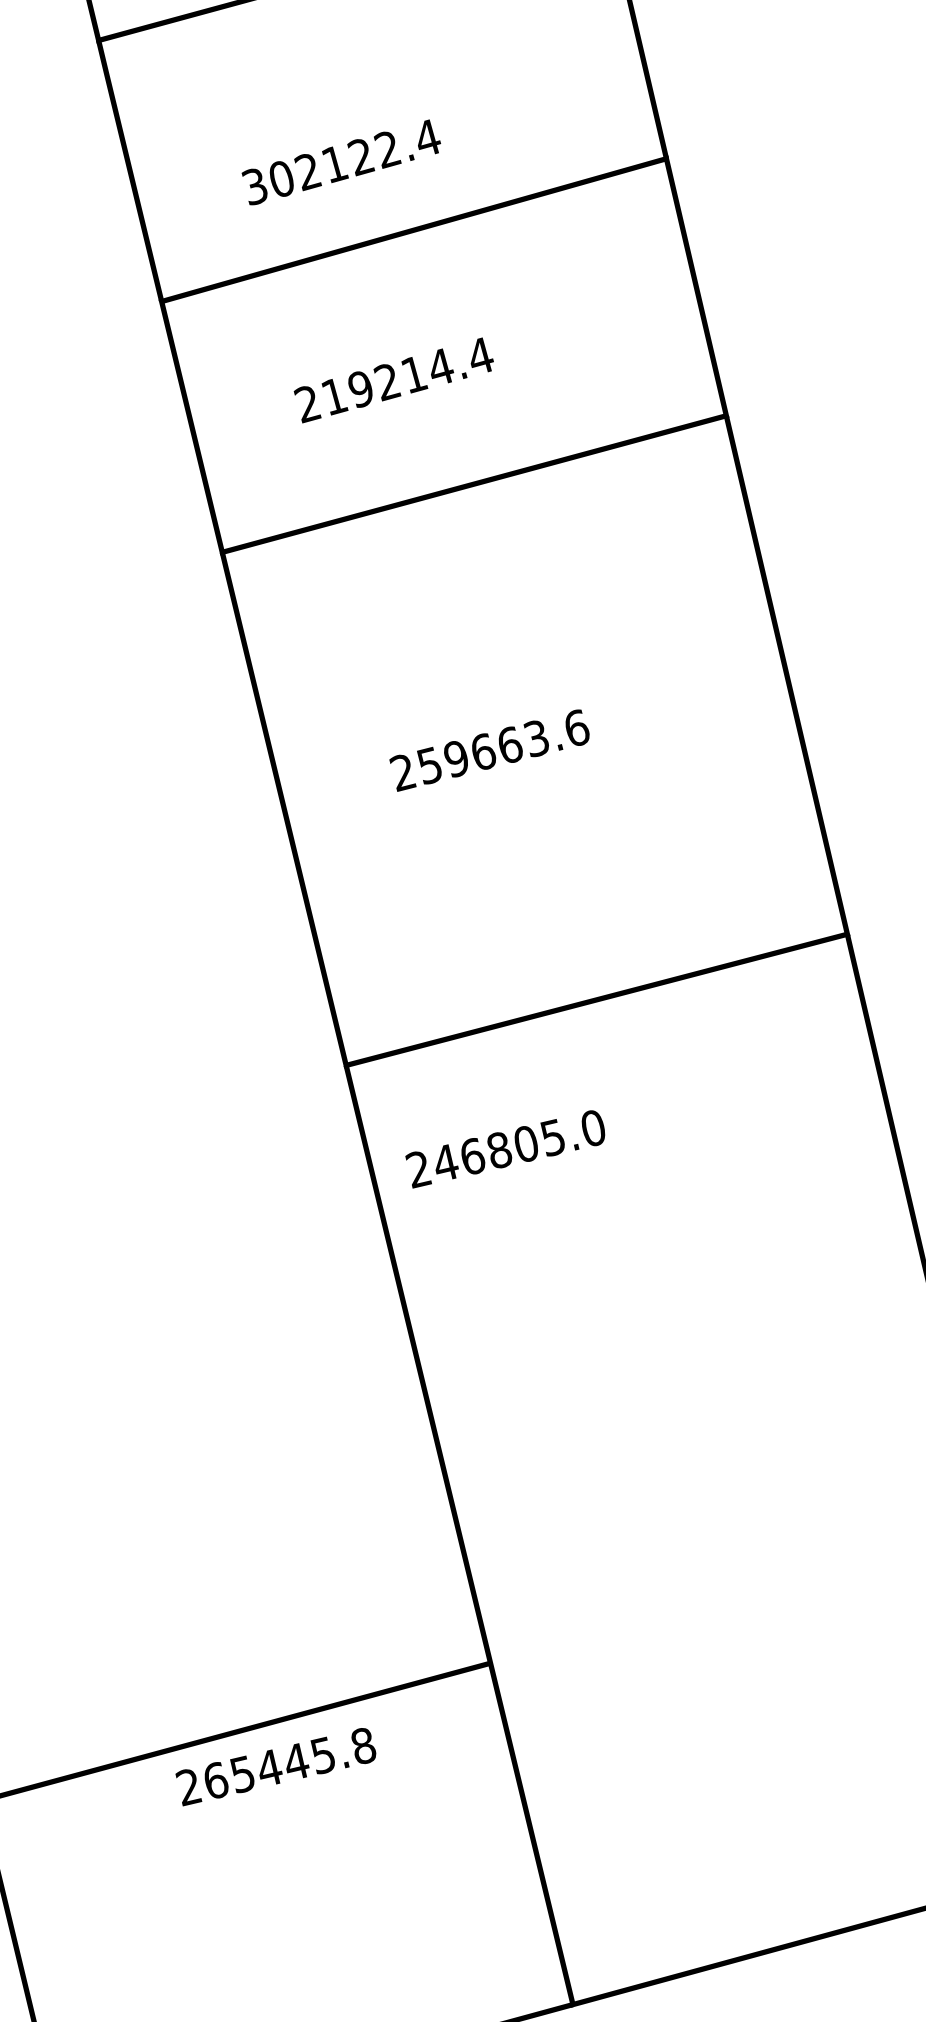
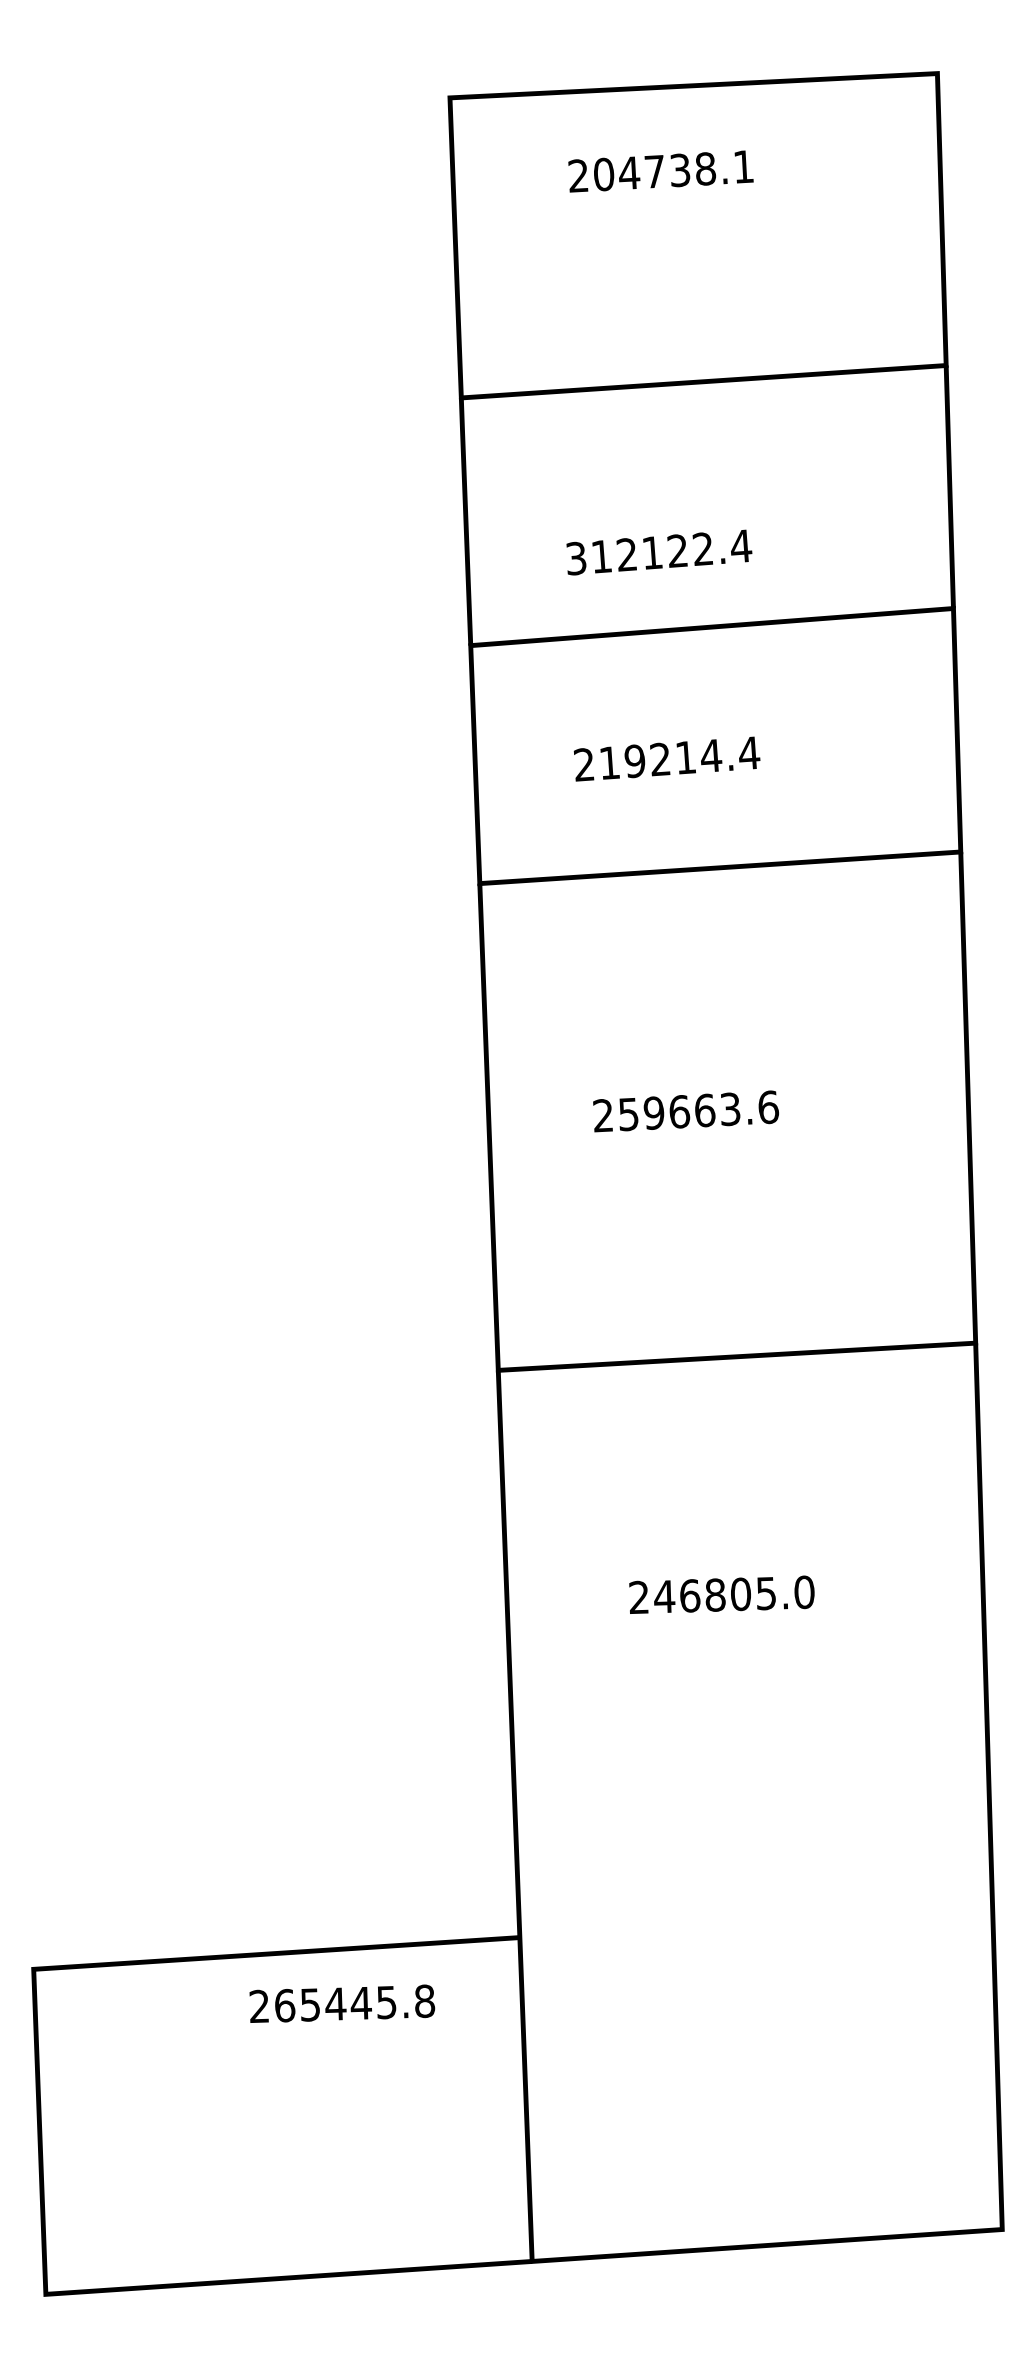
text: (281, 178) -> (601, 556), 302122.4 -> 312122.4
text: (505, 1148) -> (721, 1594), moved
text: (276, 1765) -> (342, 2003), moved

